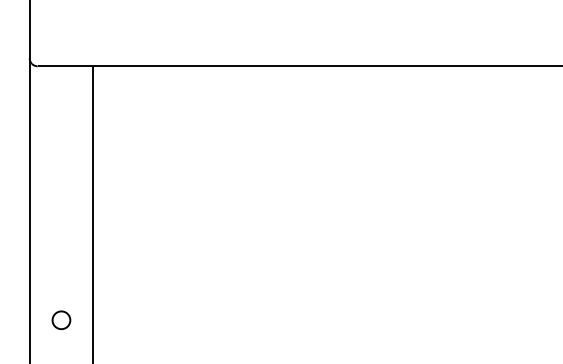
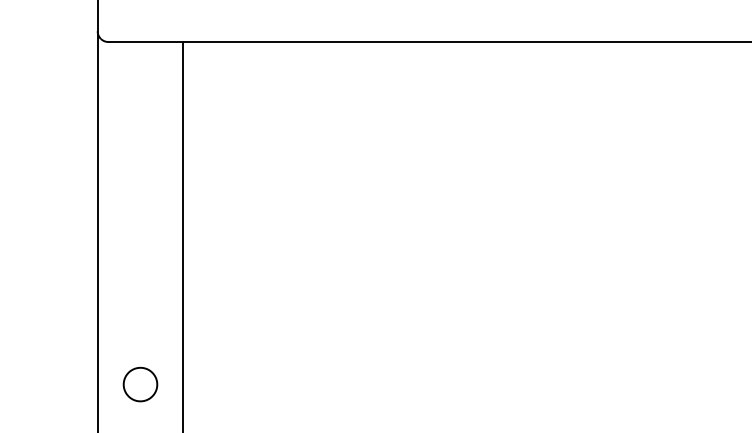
part: (61, 320) -> (140, 384), size x1.4

